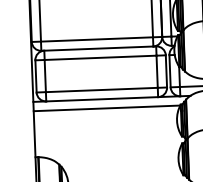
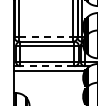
line: (97, 39) -> (46, 37), solid -> dashed
line: (102, 99) -> (47, 66), solid -> dashed

